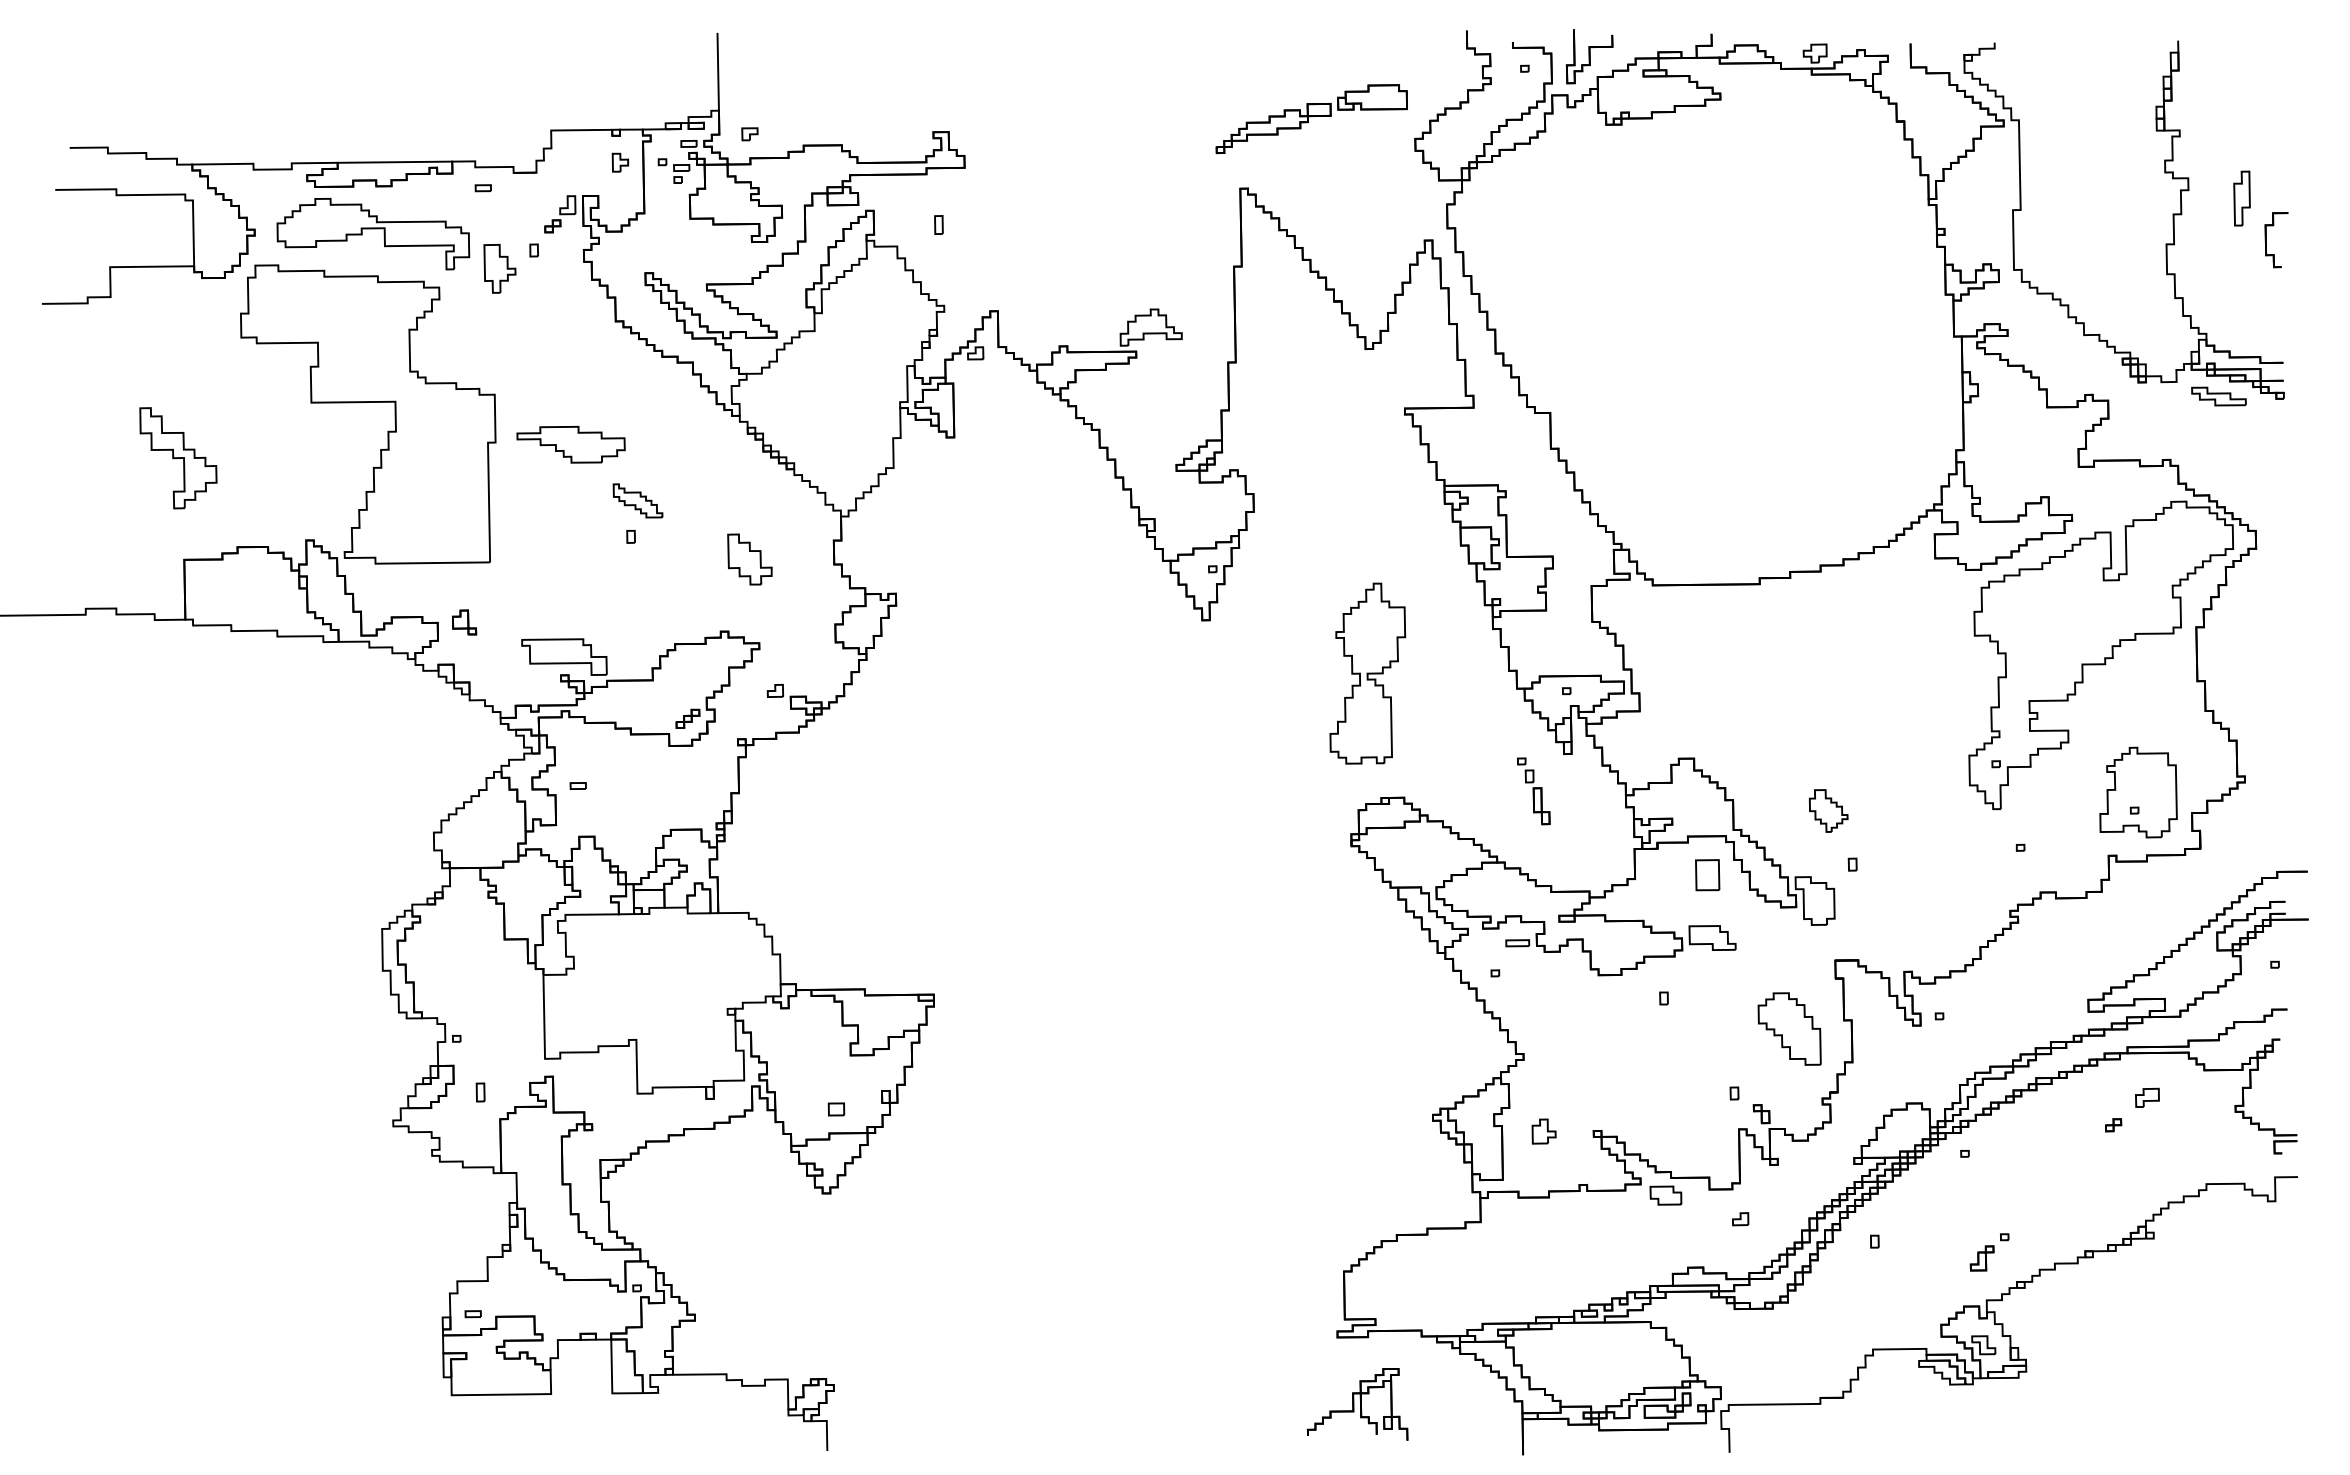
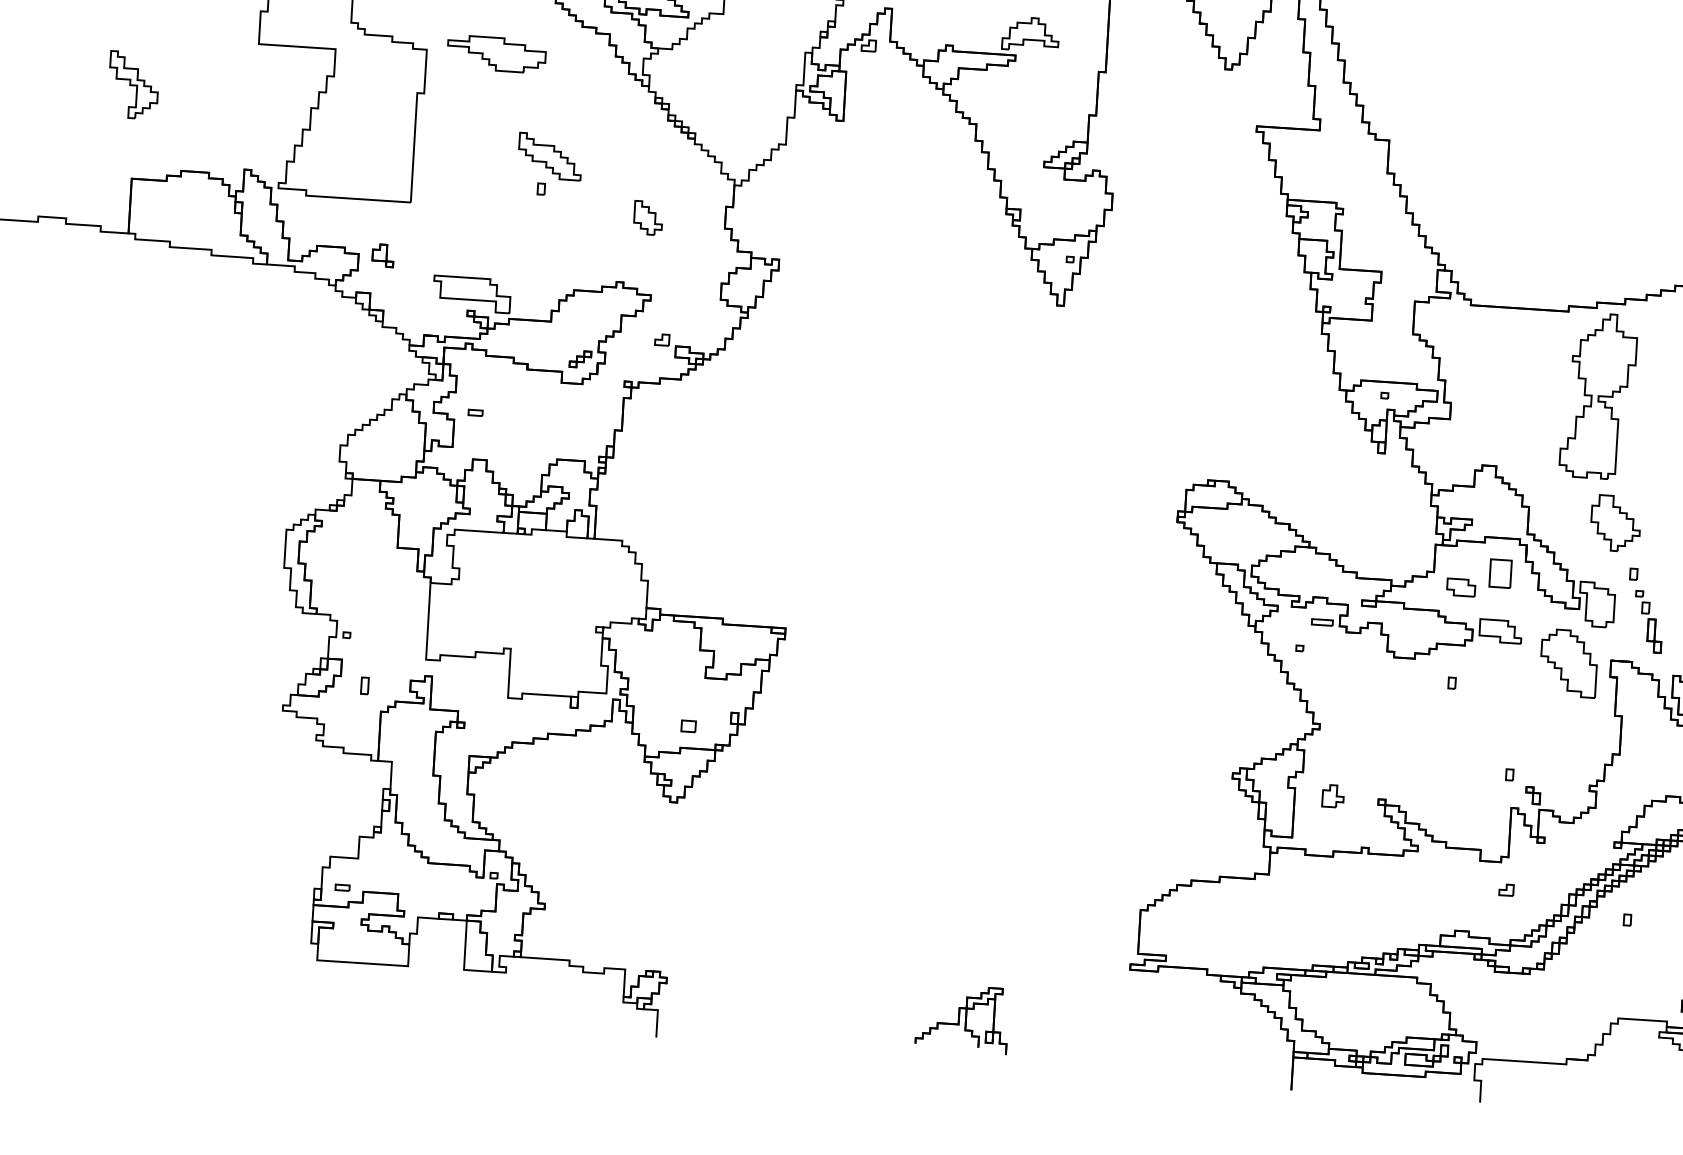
part: (570, 444) -> (496, 53), moved
part: (178, 457) -> (133, 84), size x0.71
part: (637, 500) -> (549, 156), size x1.43
part: (749, 559) -> (647, 218), size x0.71
part: (1367, 673) -> (1598, 395), moved
part: (1533, 791) -> (1648, 622), moved
part: (1828, 810) -> (1615, 523), size x1.43
part: (1789, 1028) -> (1568, 662), moved
part: (1665, 1195) -> (1460, 587), moved
part: (1357, 1404) -> (962, 1018), moved

